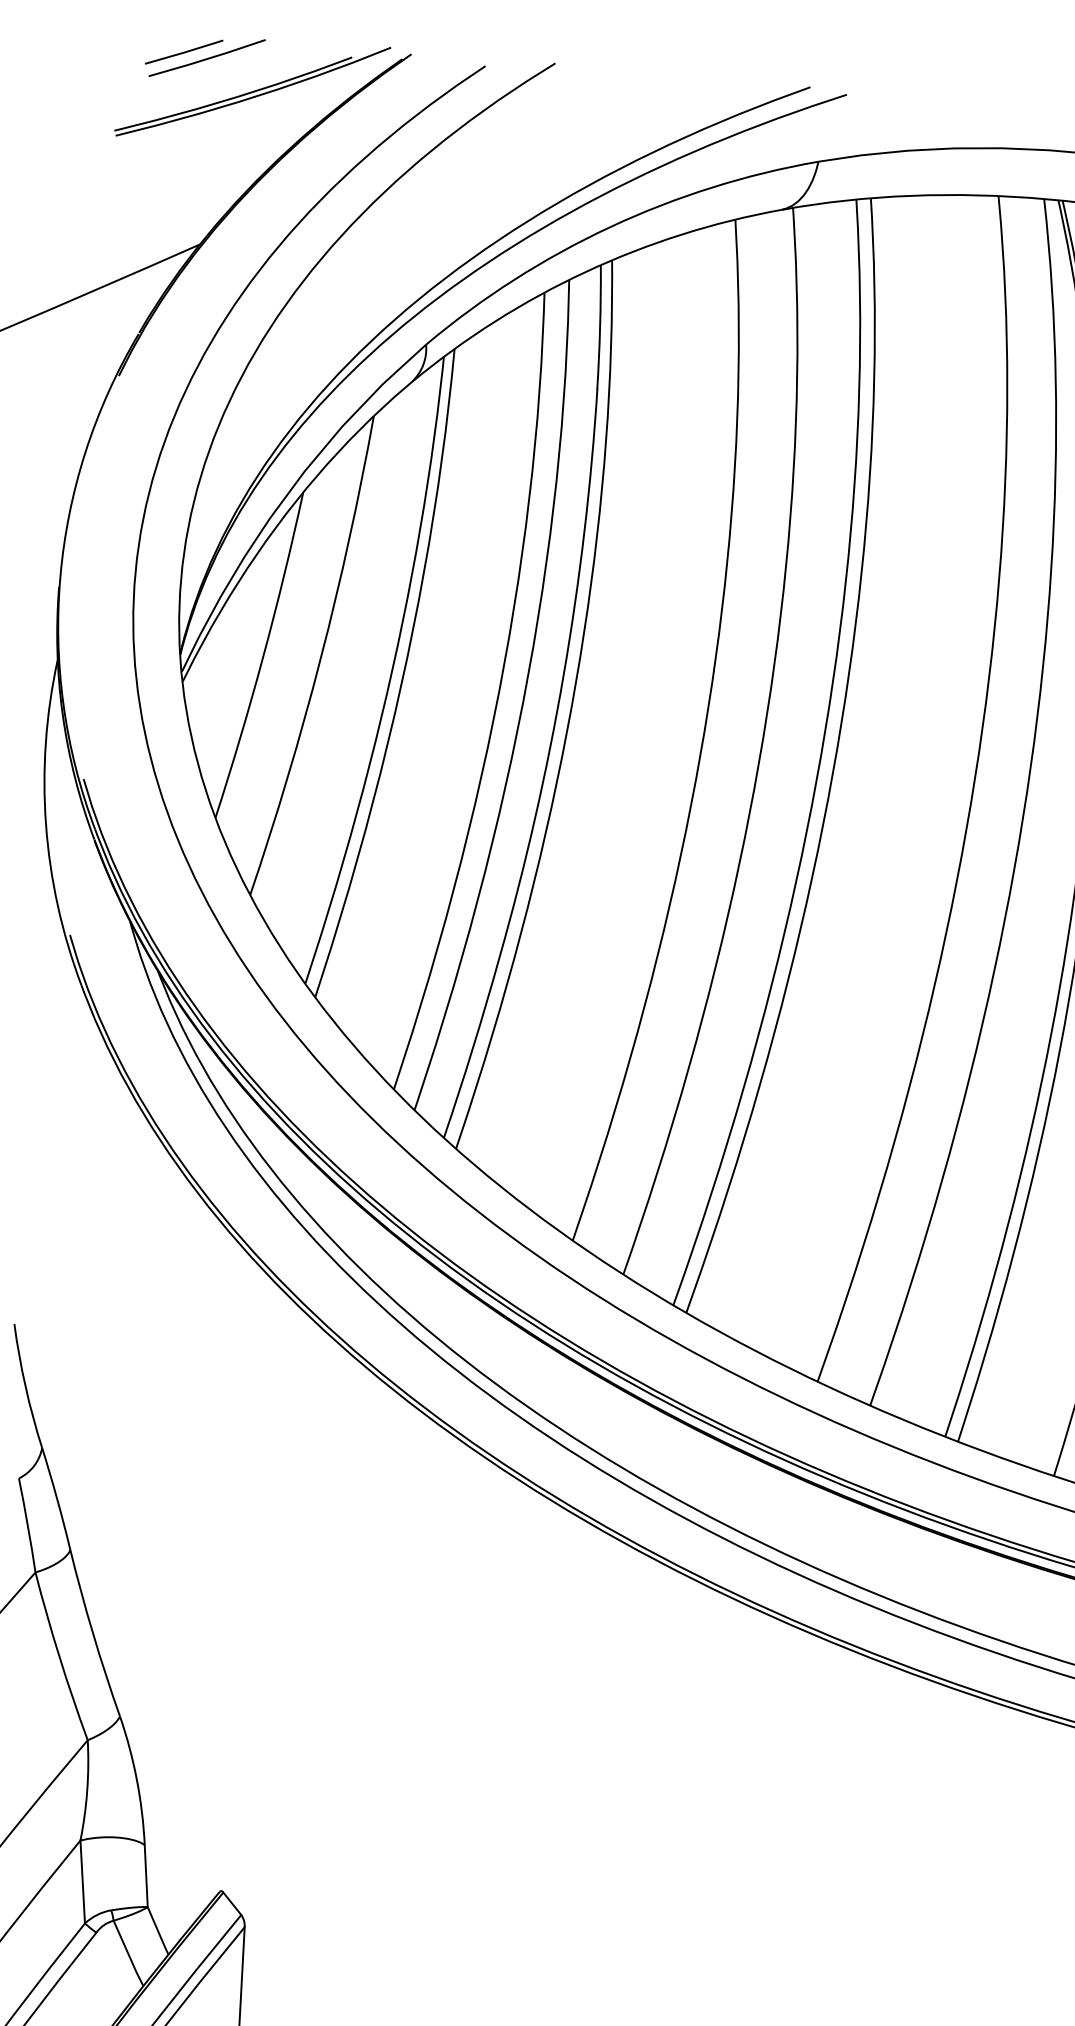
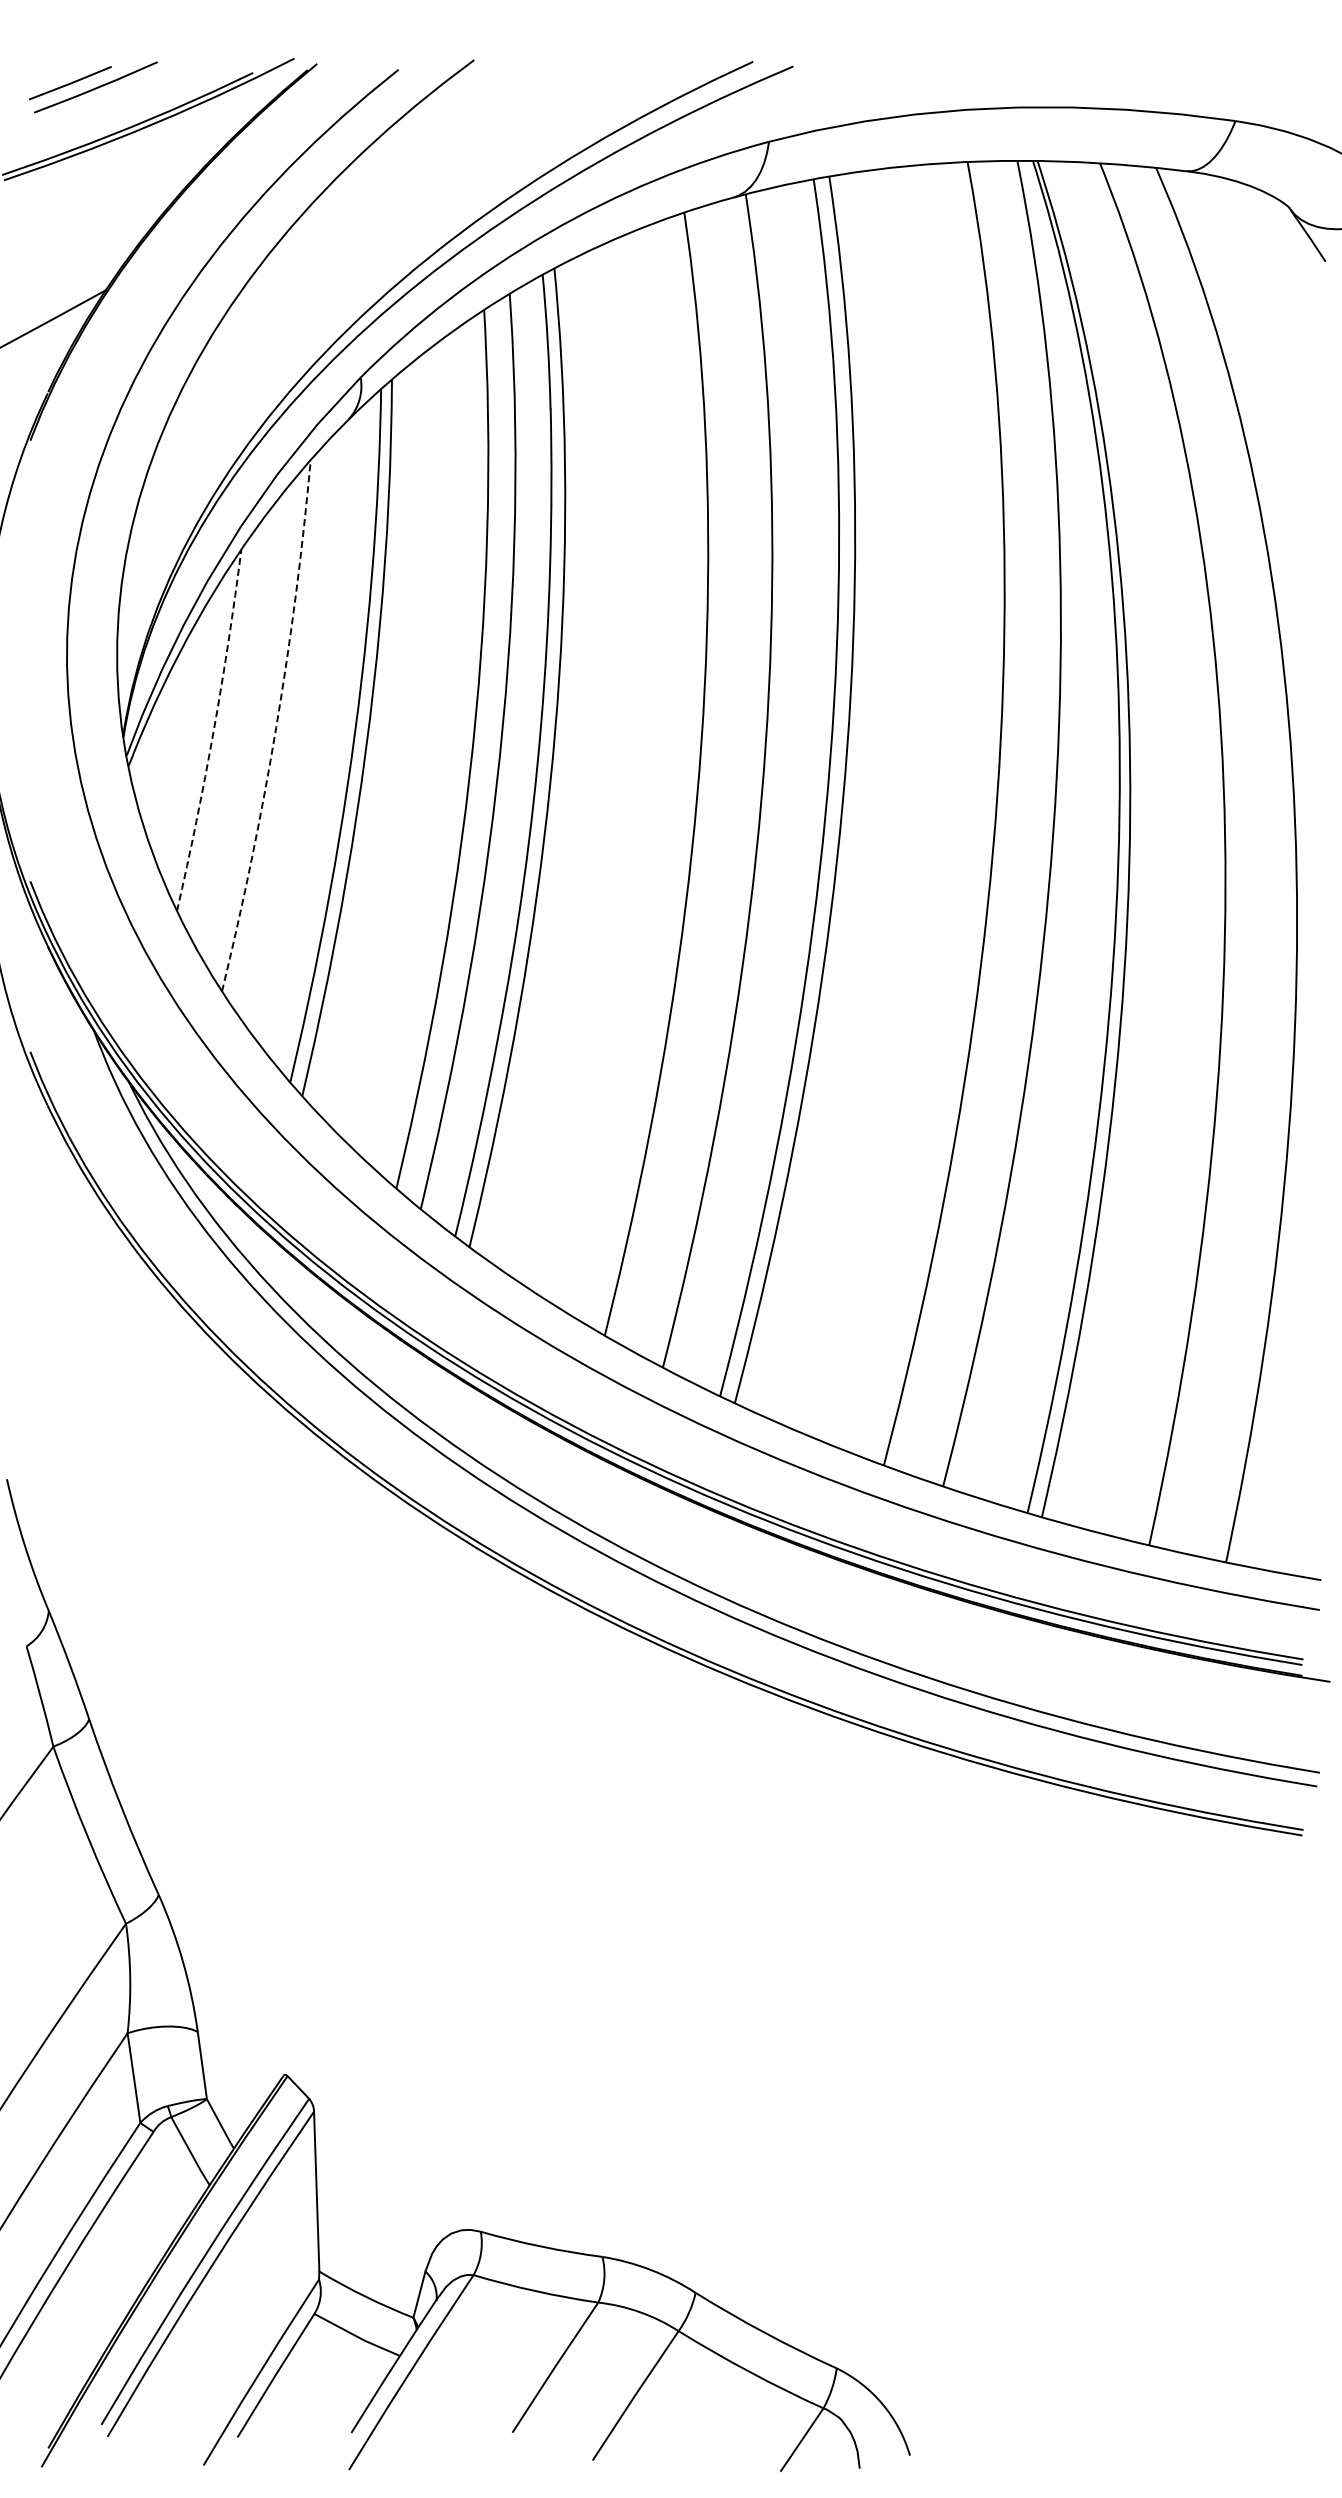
arc: (263, 656) -> (213, 731), solid -> dashed
arc: (321, 658) -> (276, 727), solid -> dashed

